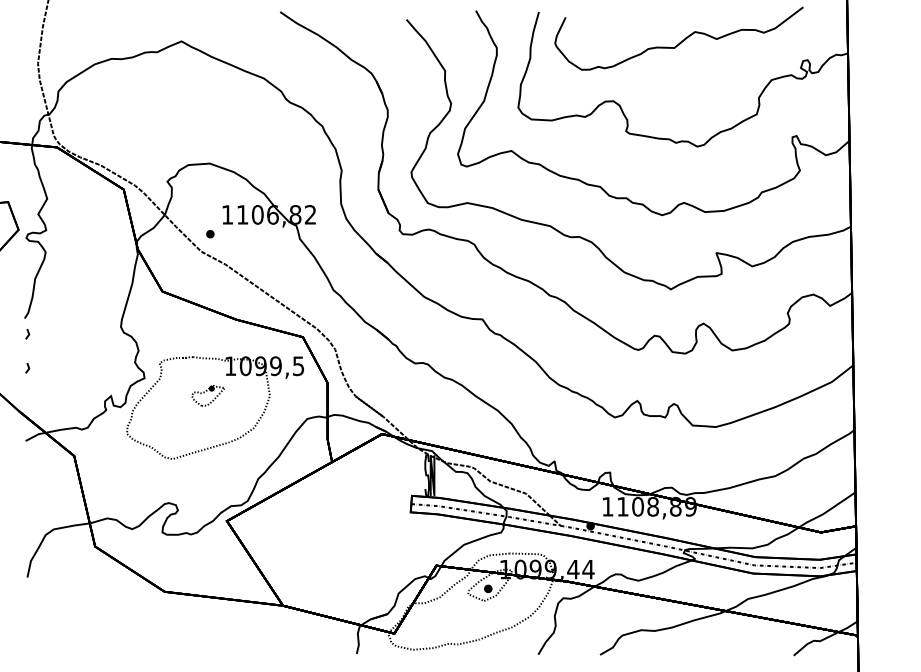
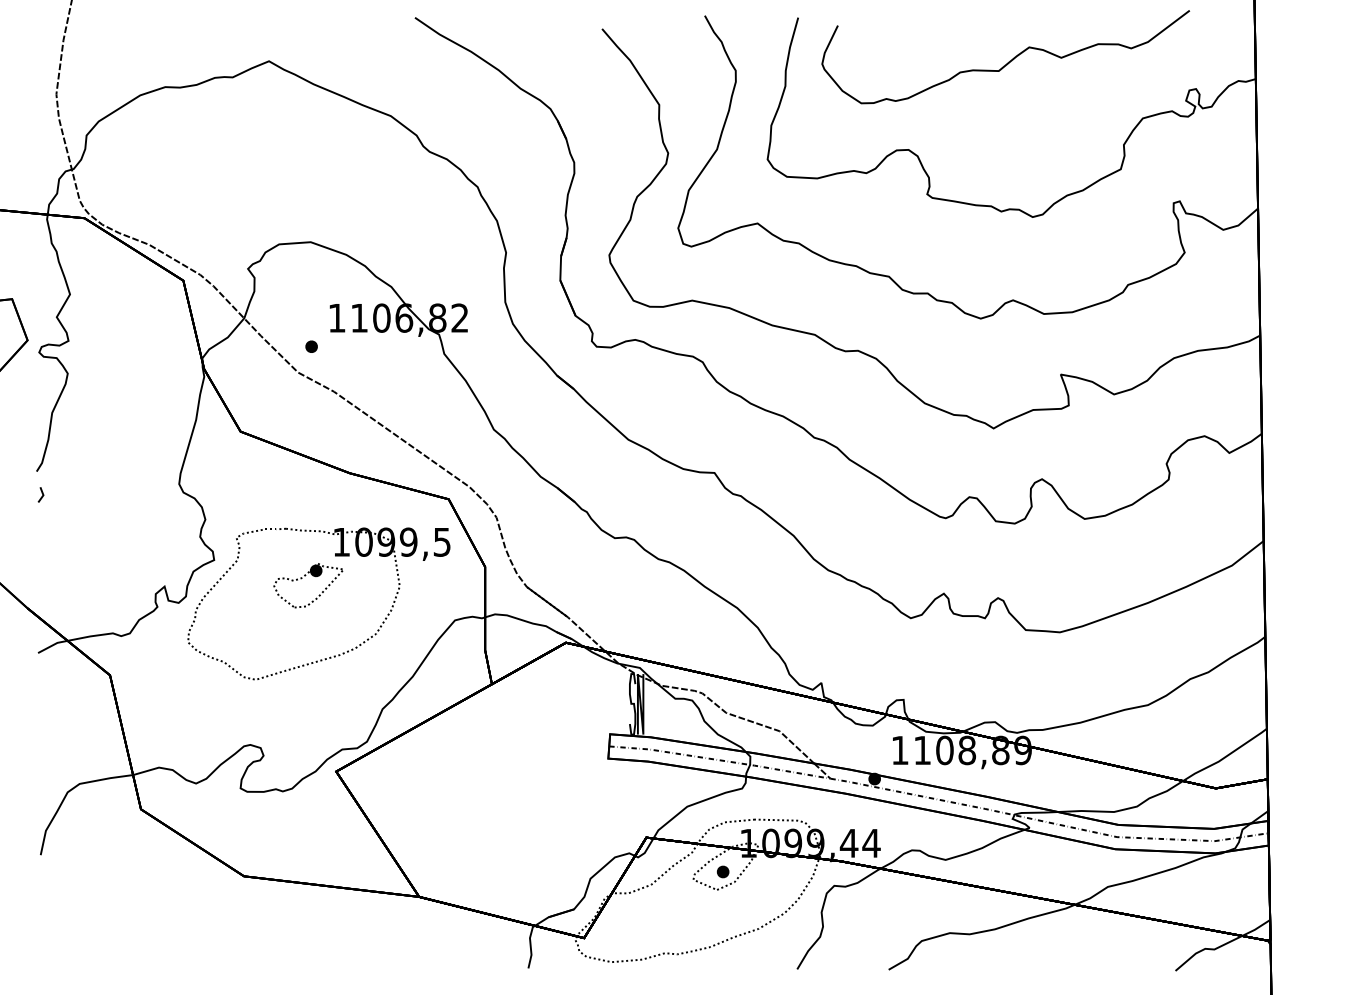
line: (27, 367) -> (40, 544), removed
part: (207, 395) -> (307, 585), size x1.43

